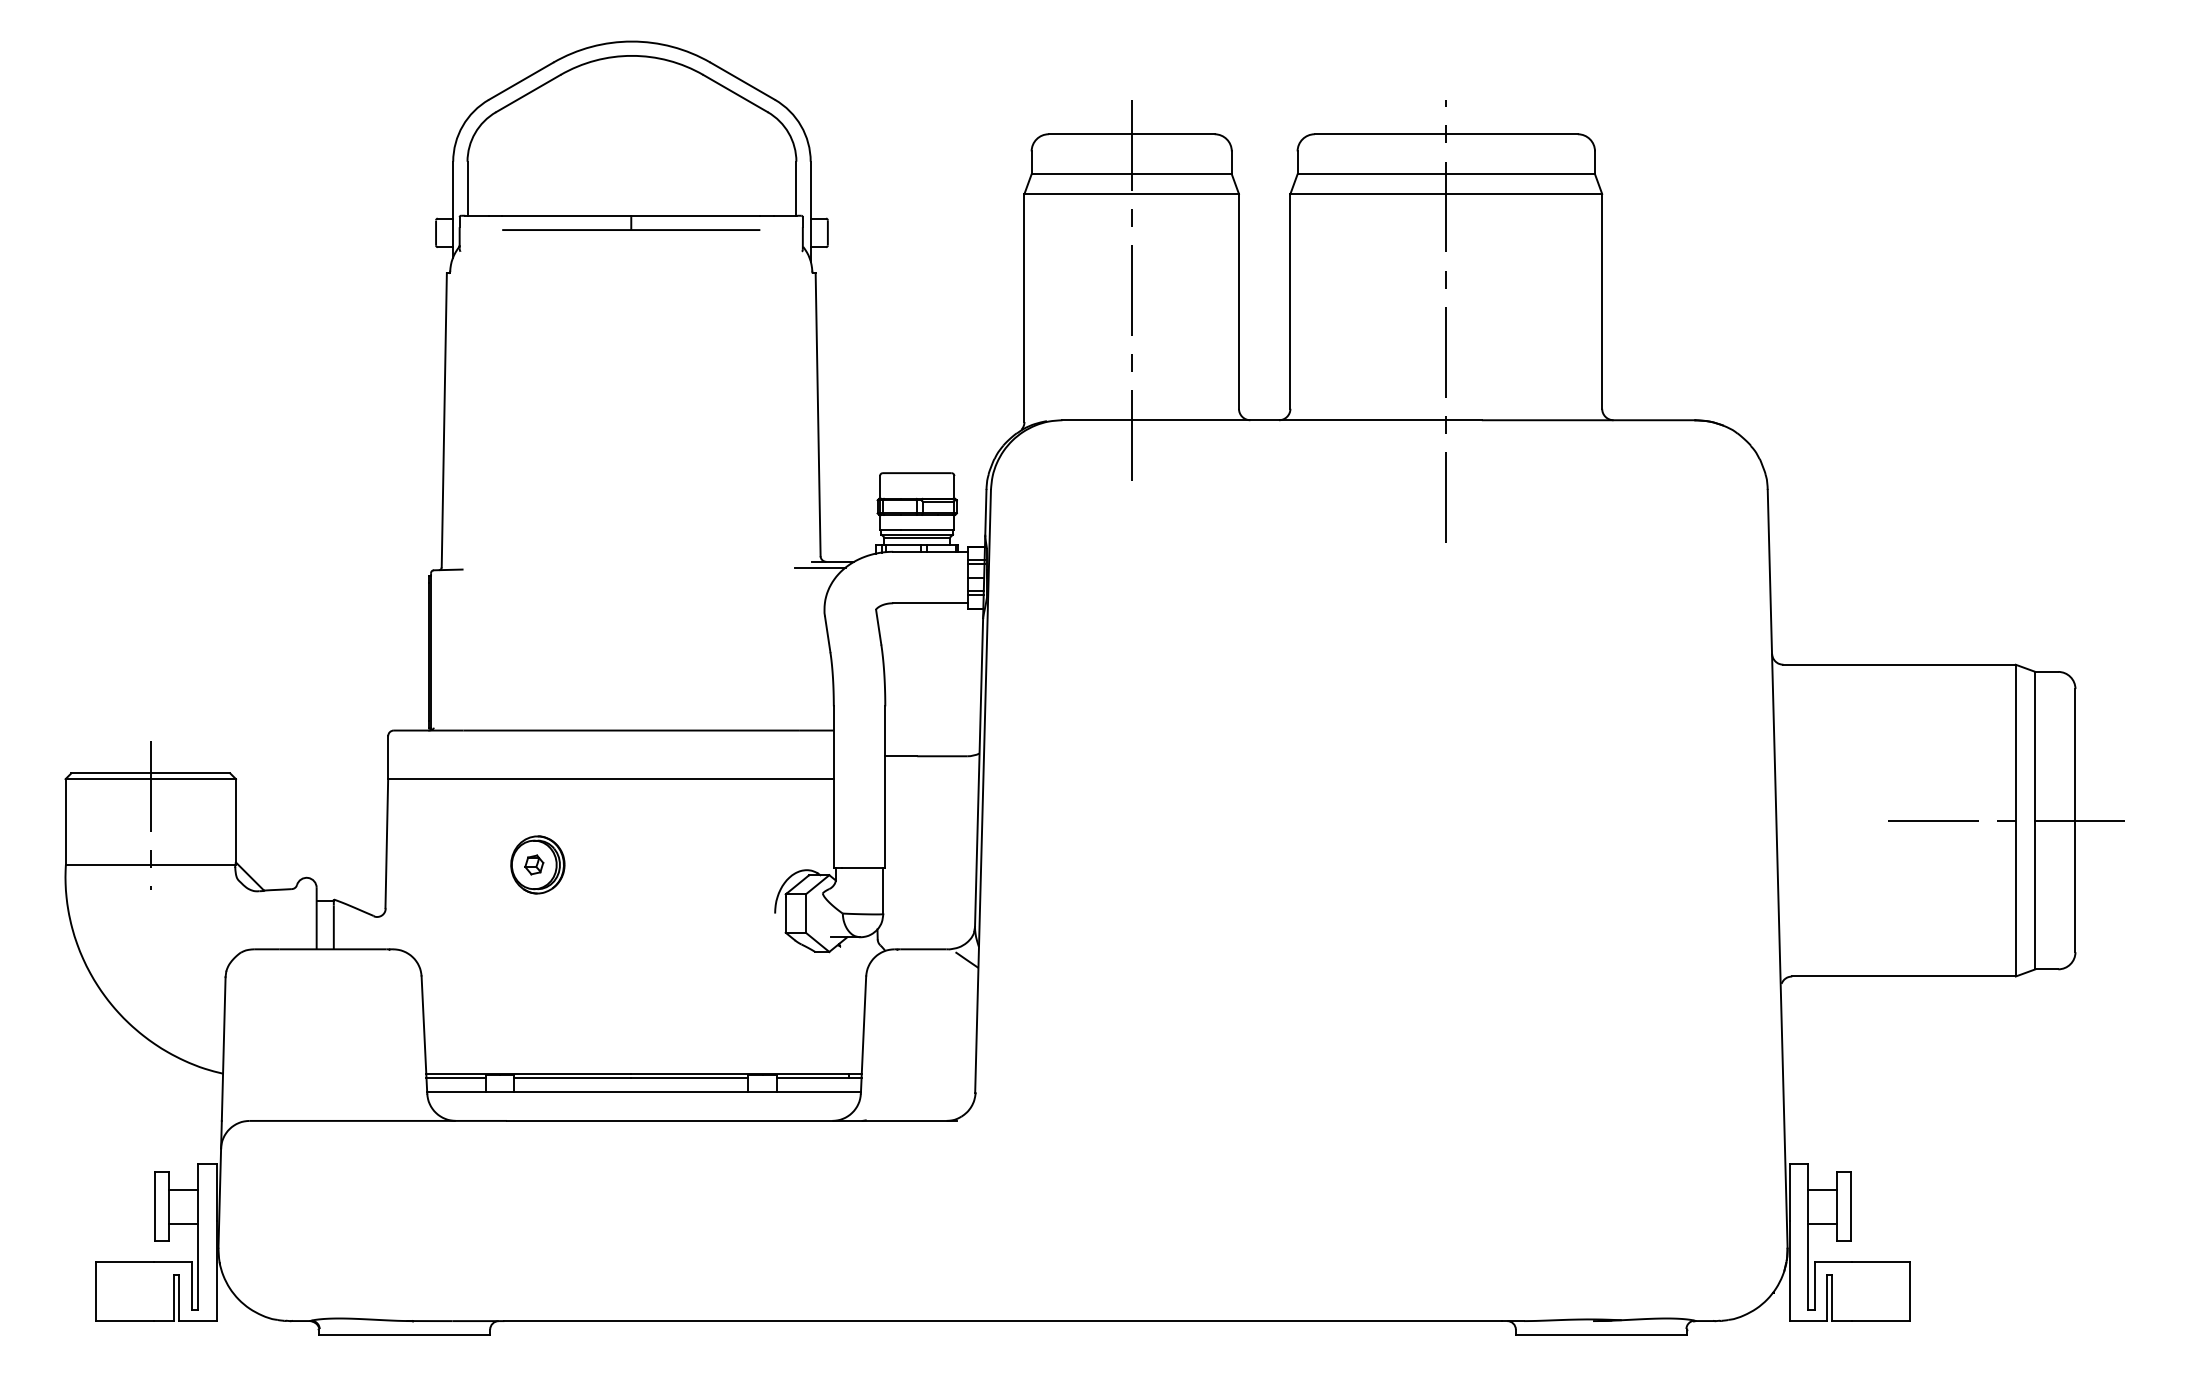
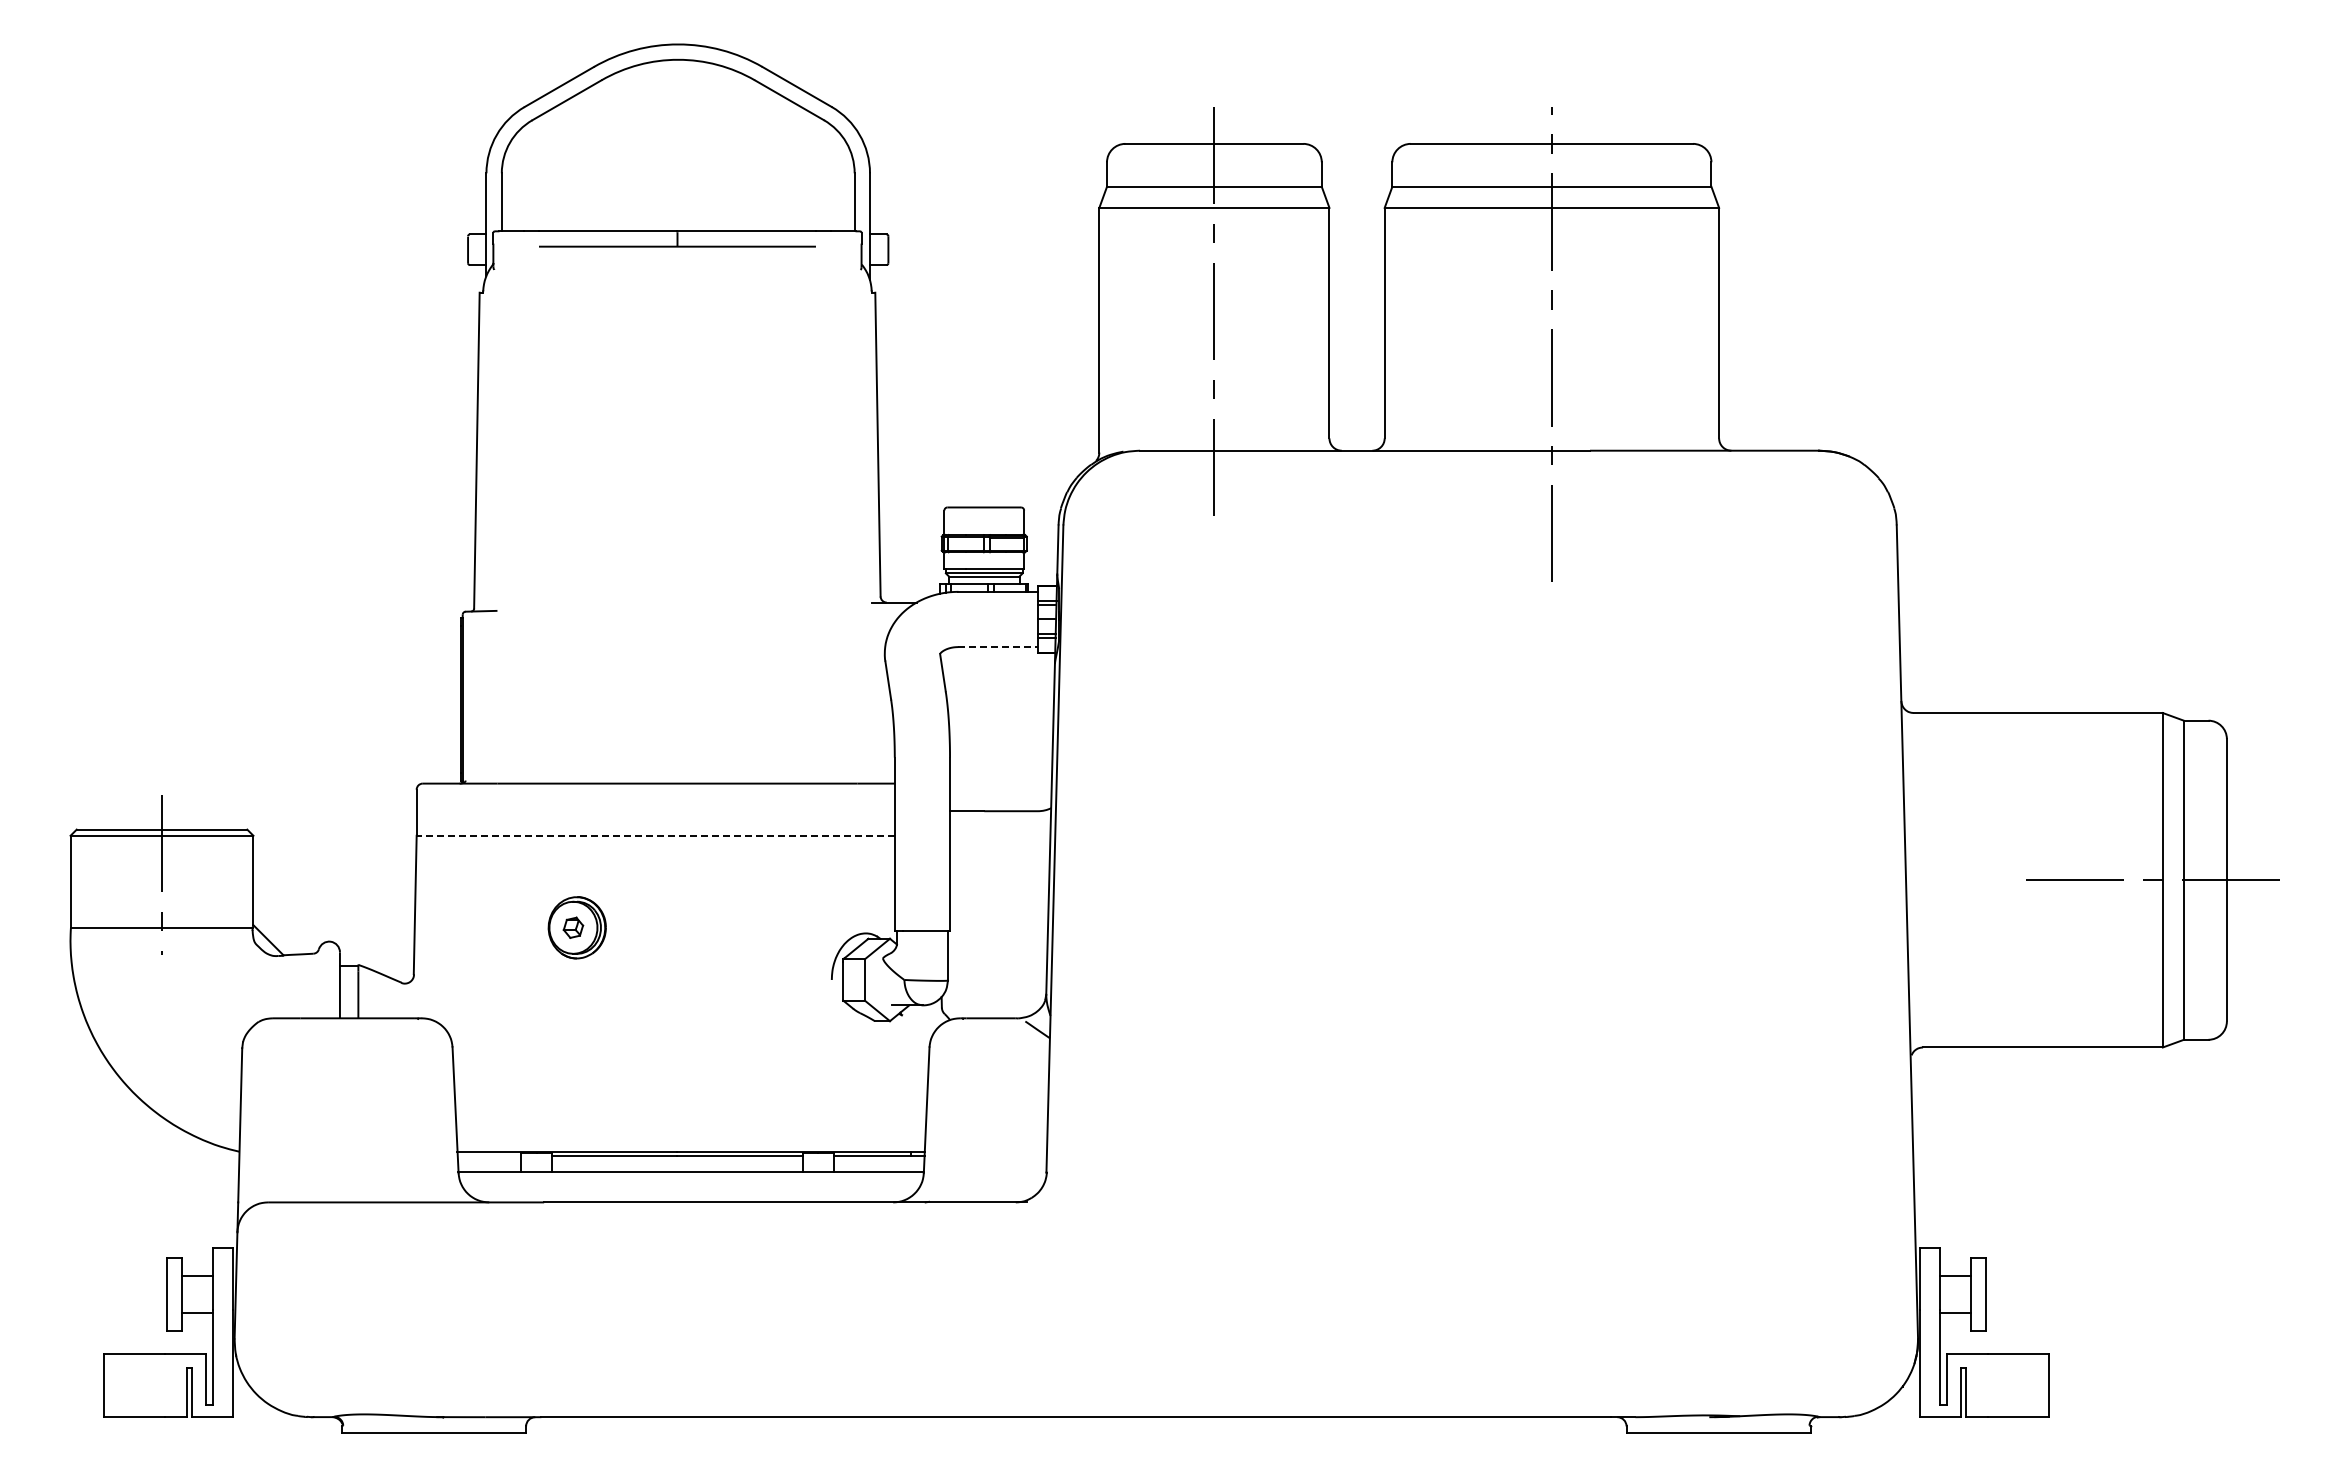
line: (820, 567) -> (880, 608), removed
line: (930, 603) -> (998, 647), solid -> dashed
line: (610, 778) -> (655, 835), solid -> dashed
line: (456, 1078) -> (489, 1156), removed

